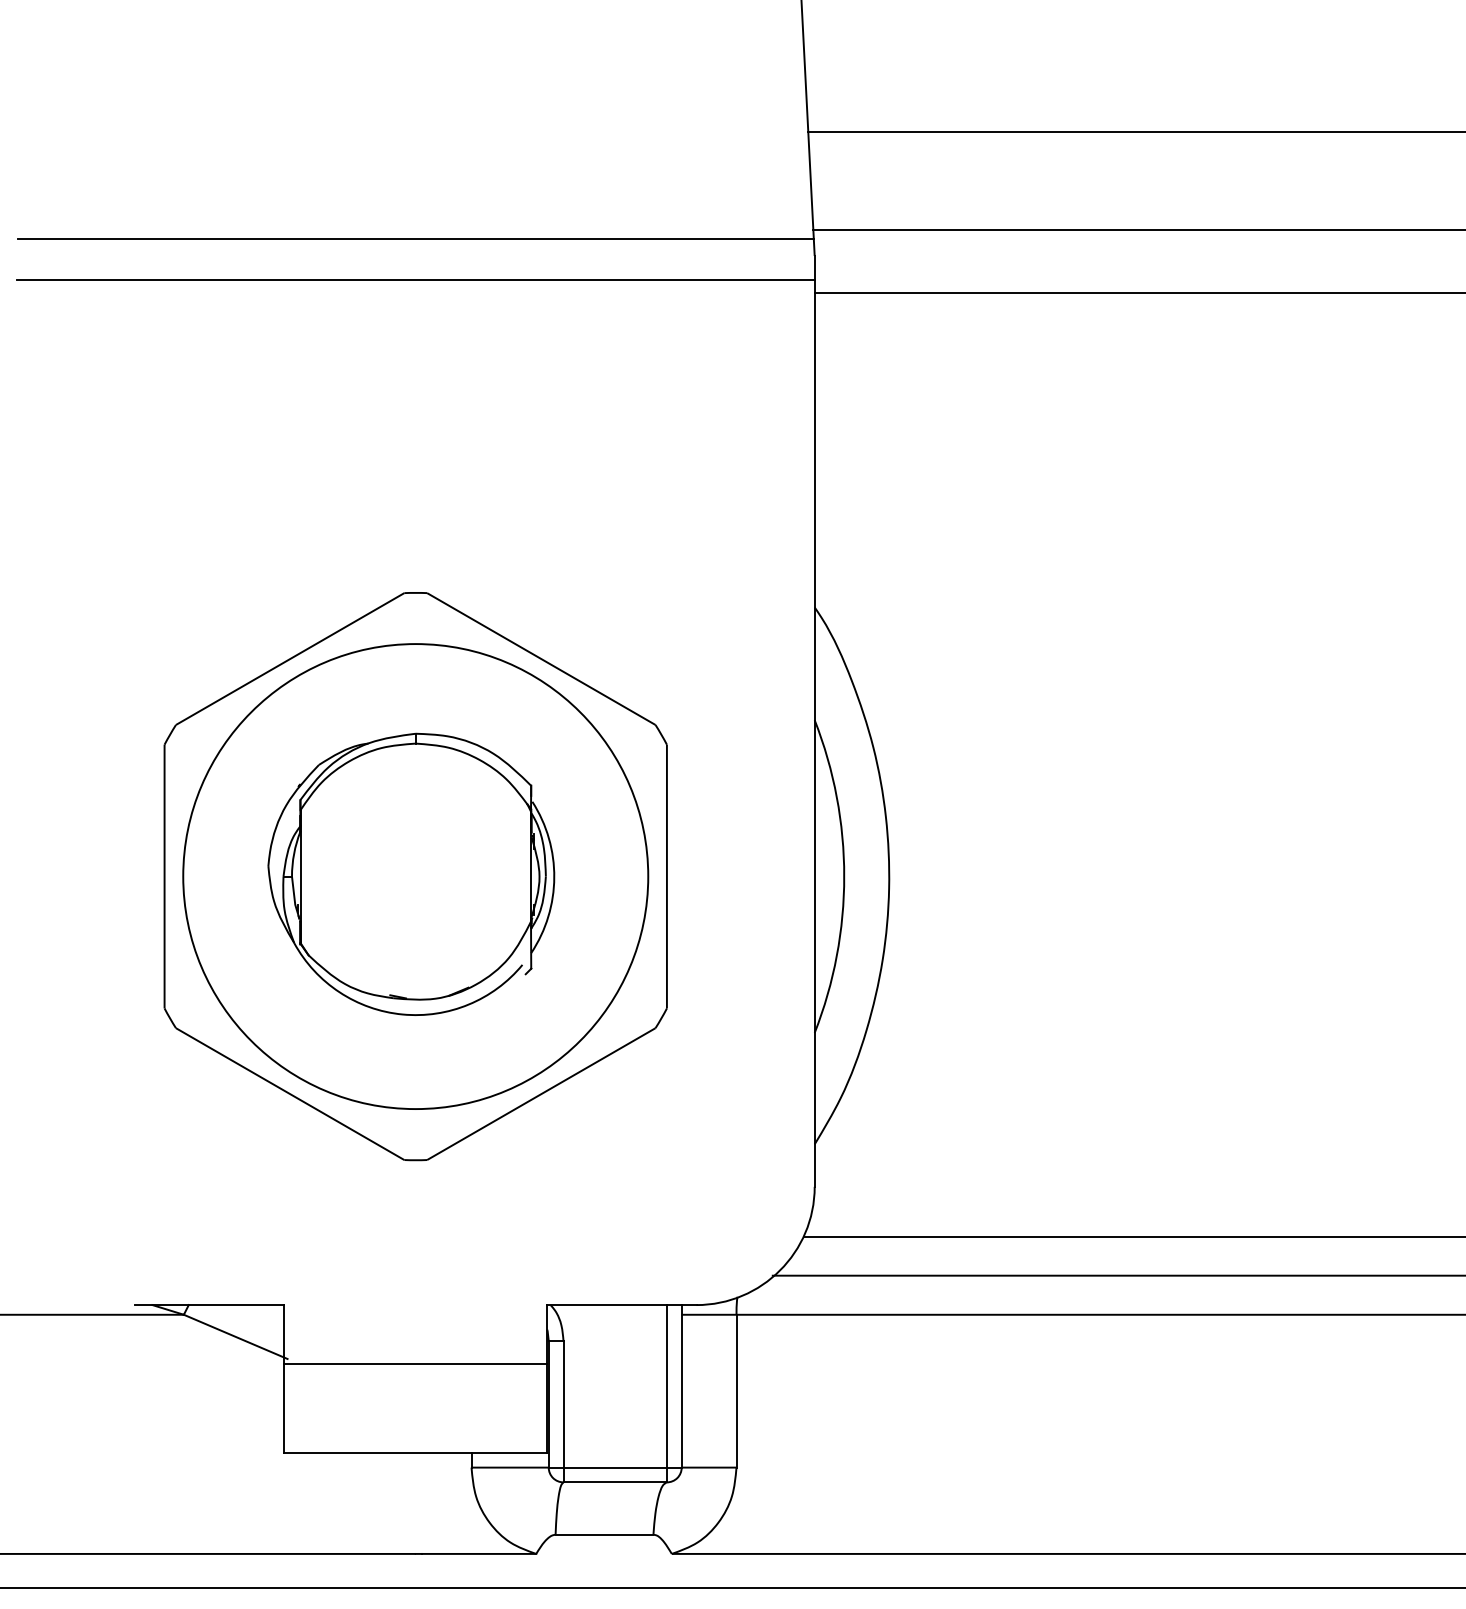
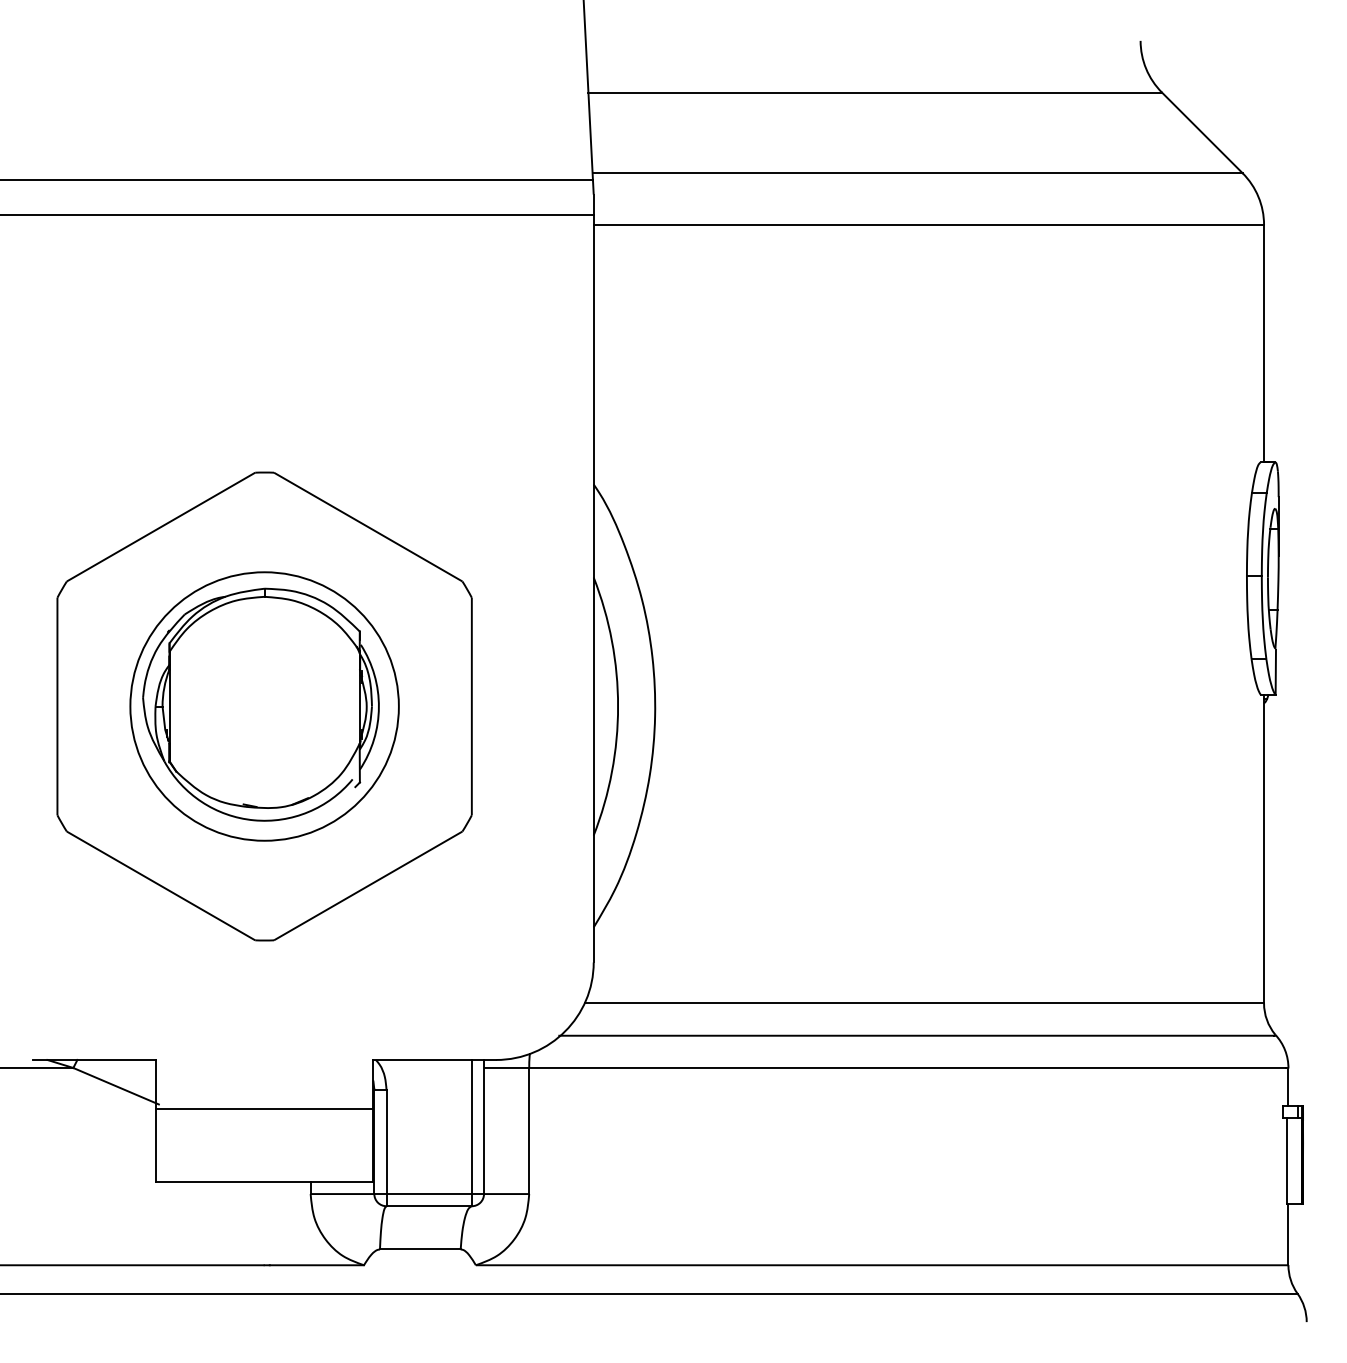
circle: (415, 876) -> (264, 706), size x0.7

